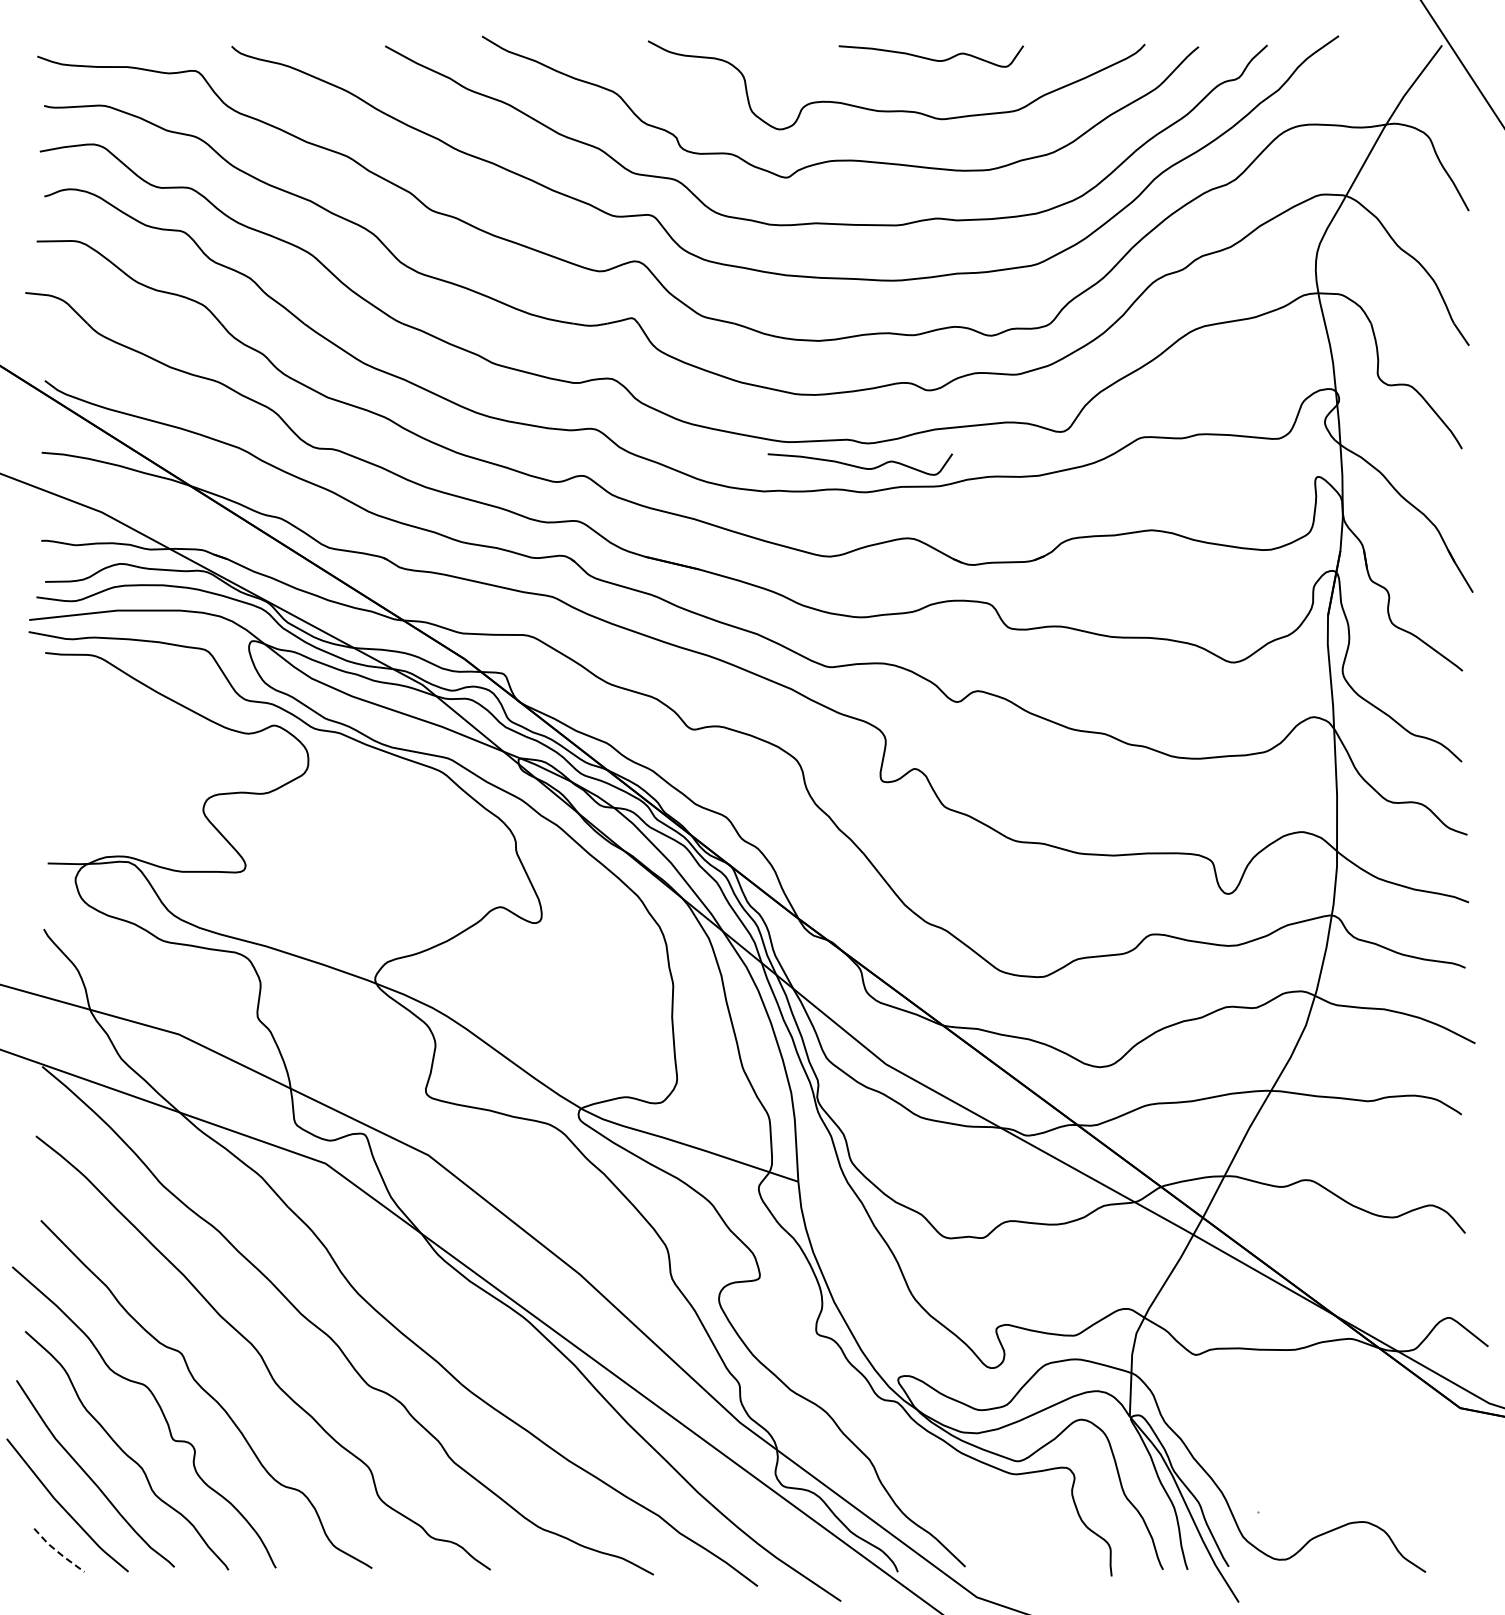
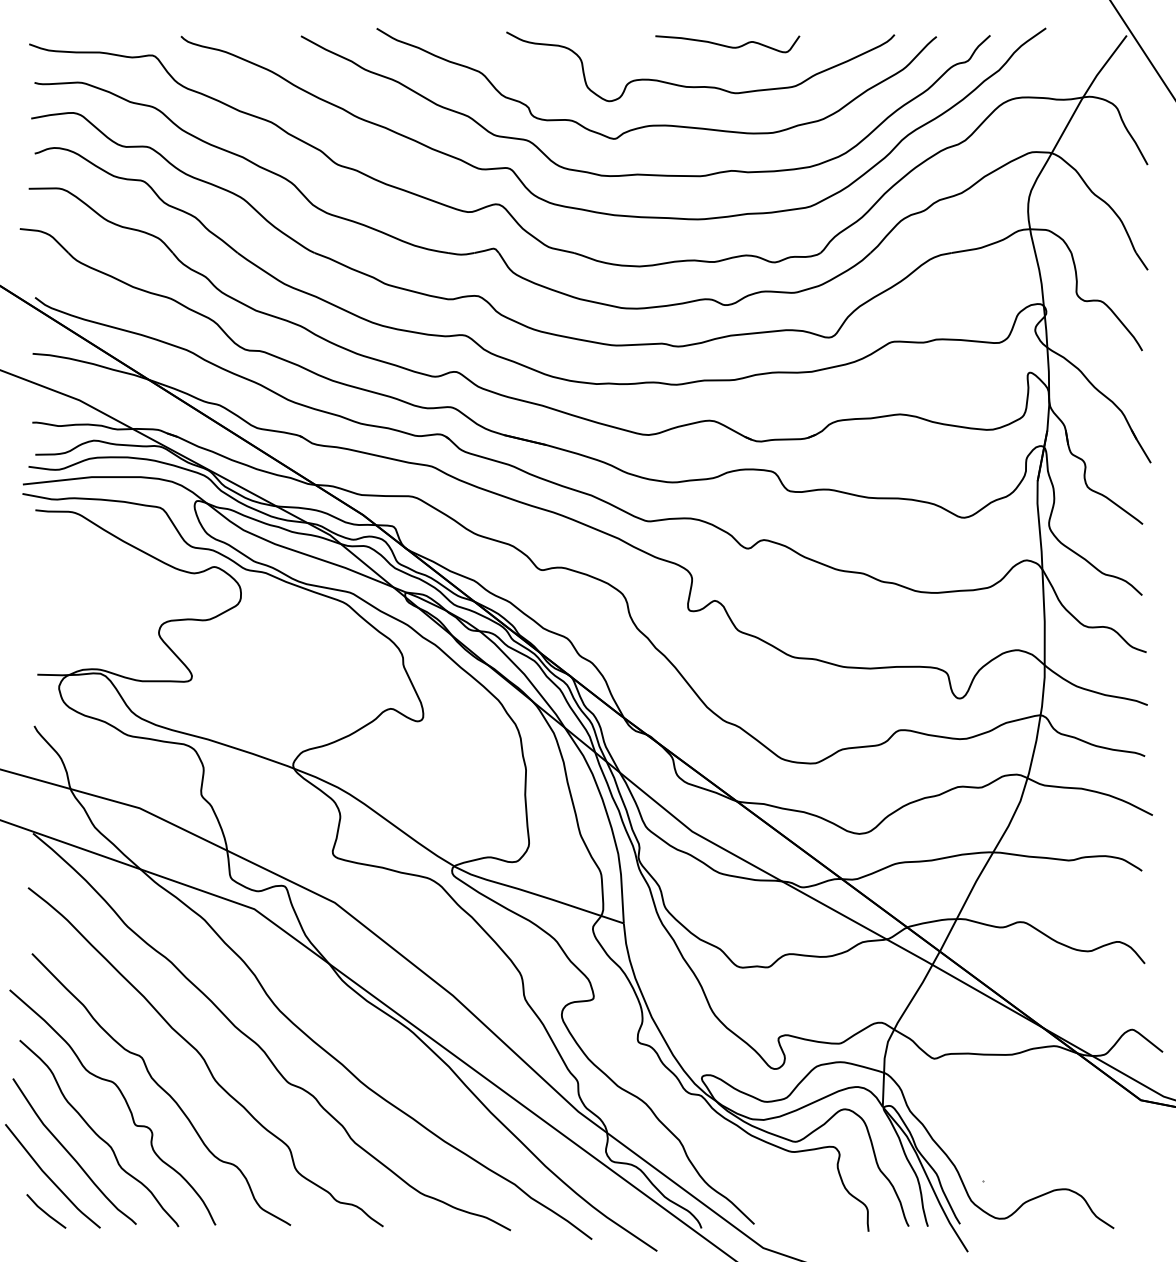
curve: (860, 466) -> (672, 364), removed
line: (57, 1552) -> (44, 1213), dashed -> solid

